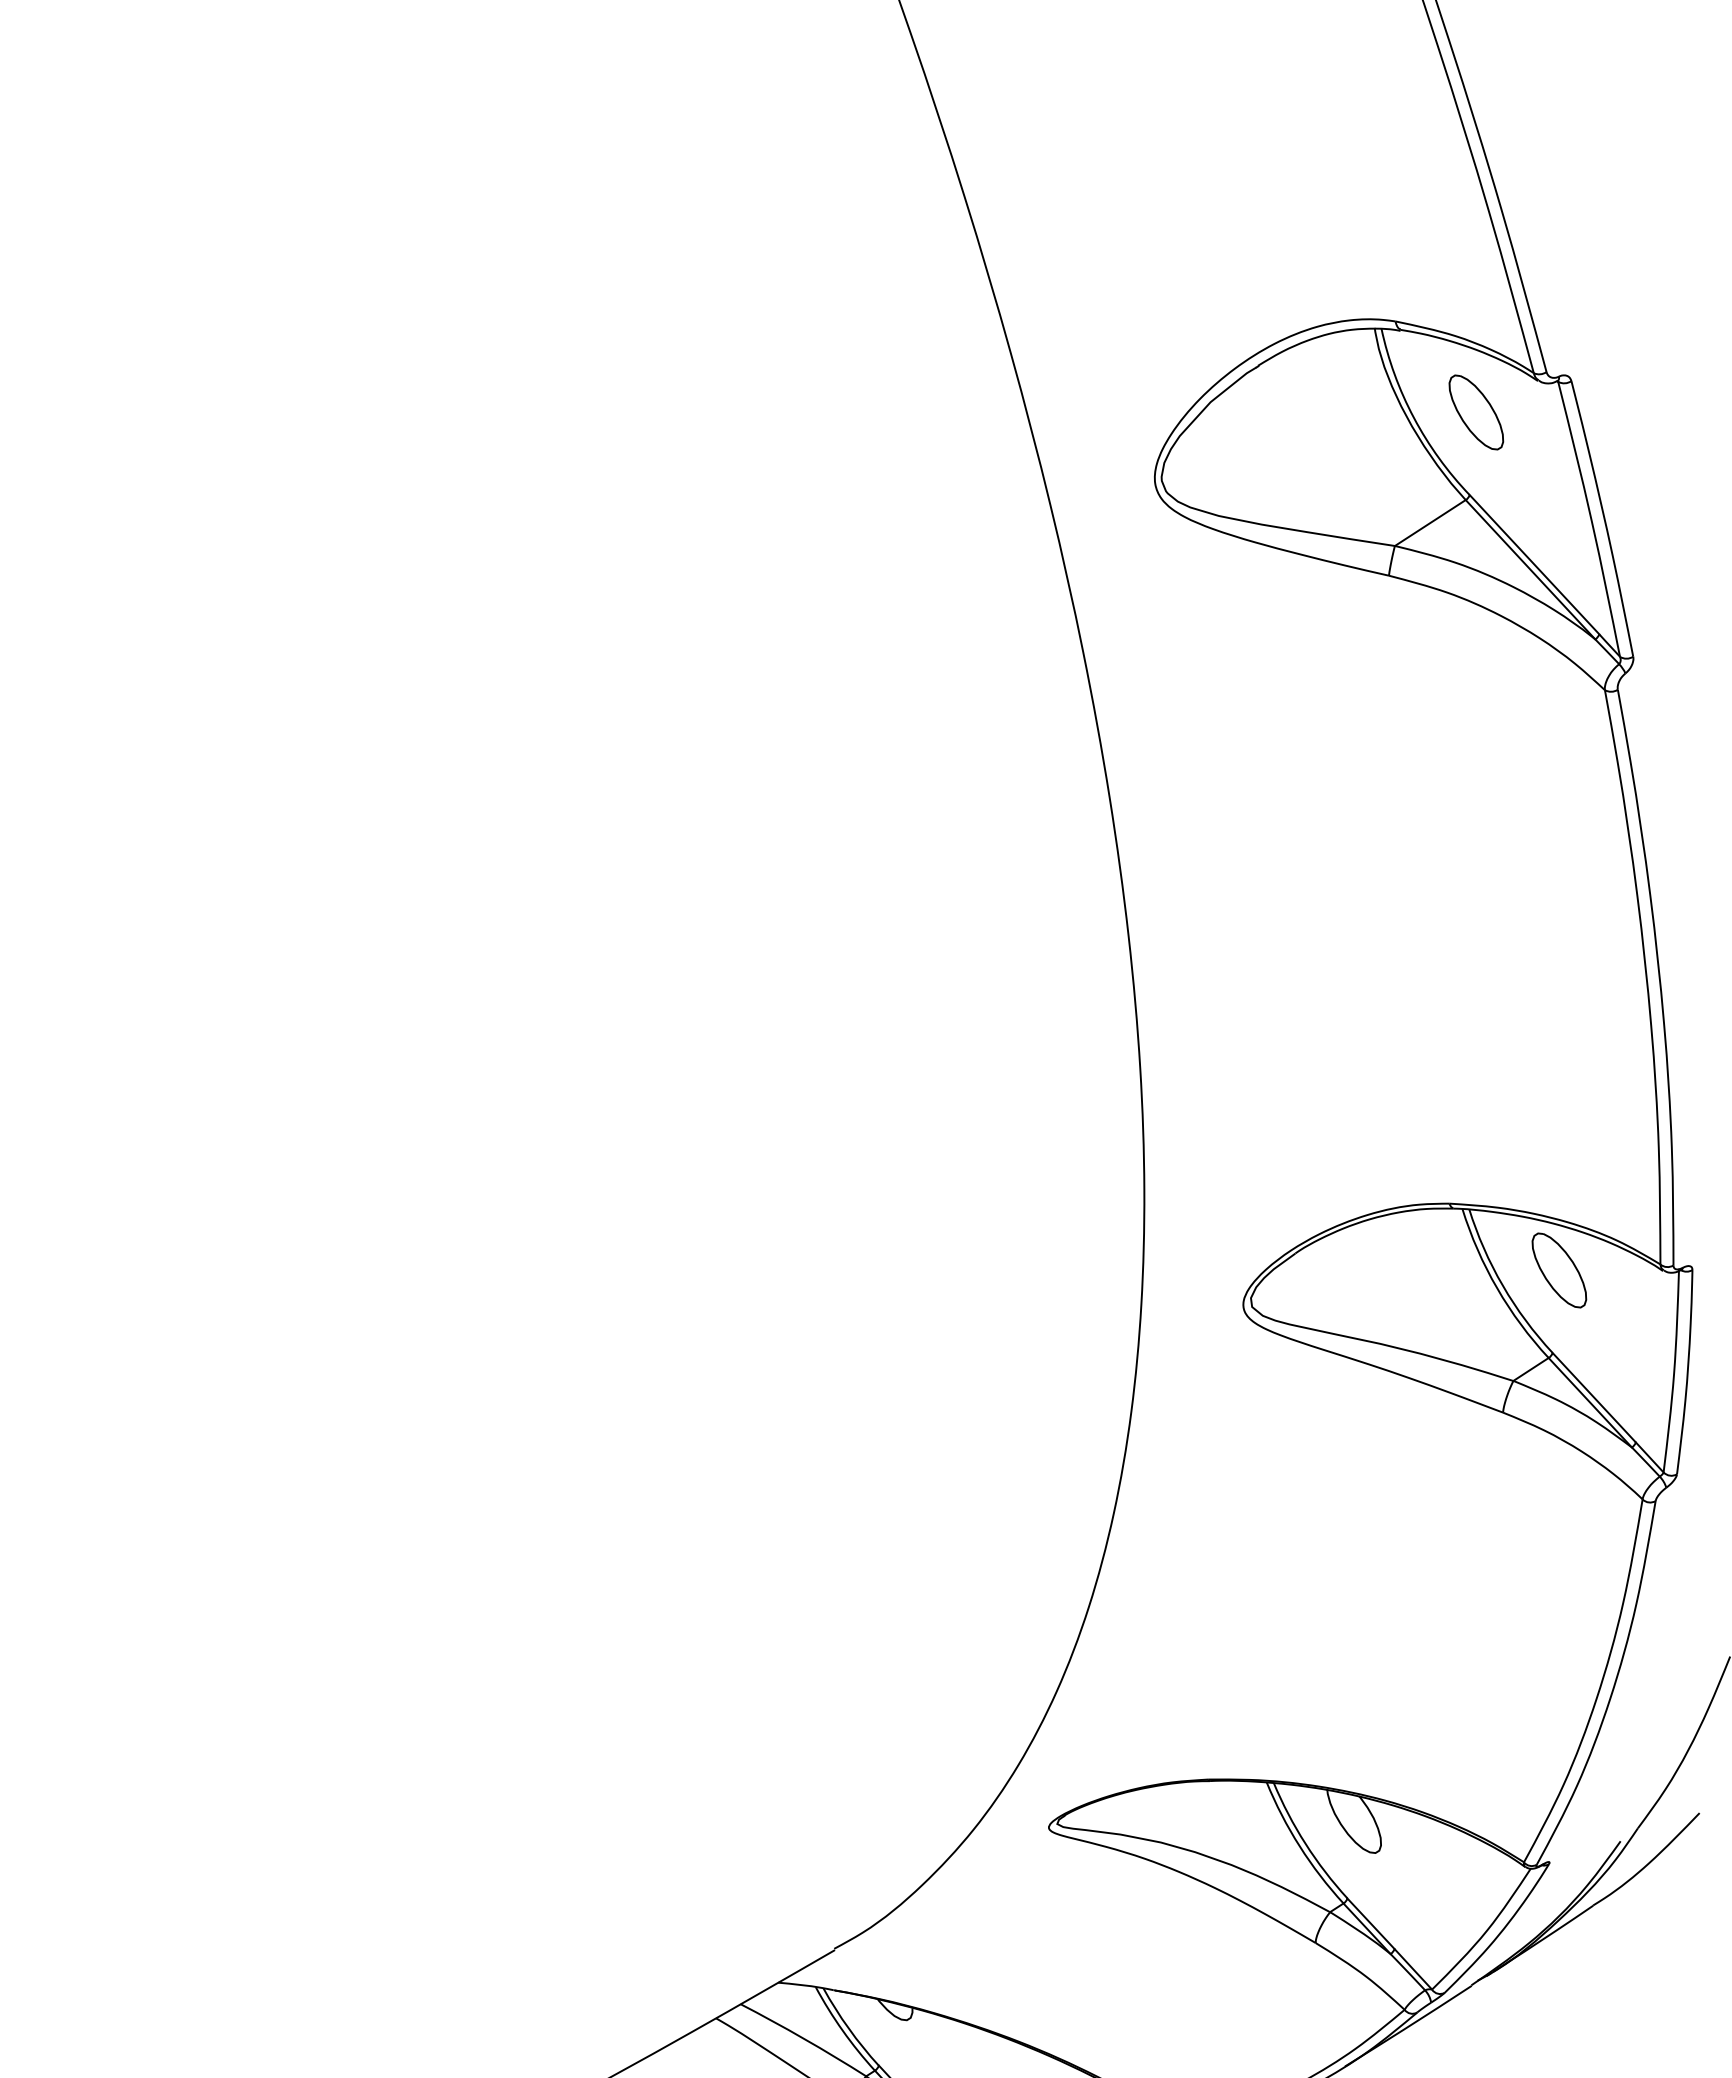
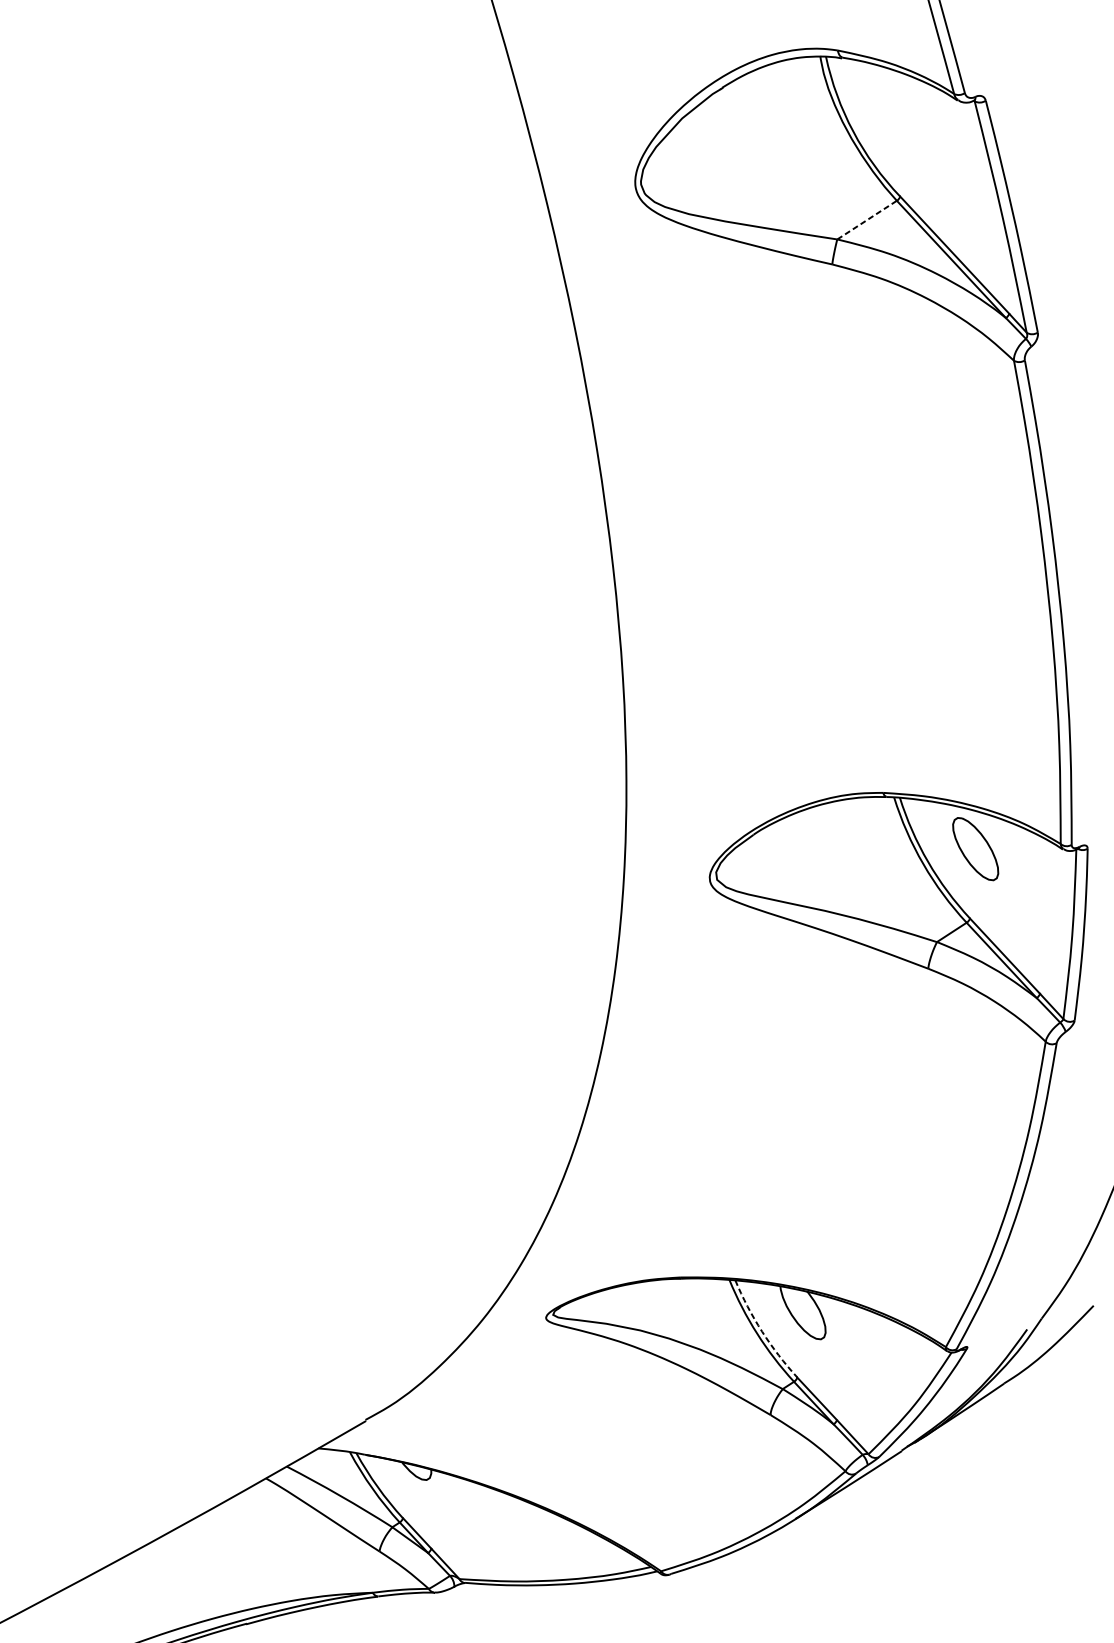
part: (1476, 412) -> (905, 127), removed
line: (1430, 522) -> (867, 219), solid -> dashed
arc: (1305, 1843) -> (762, 1331), solid -> dashed

